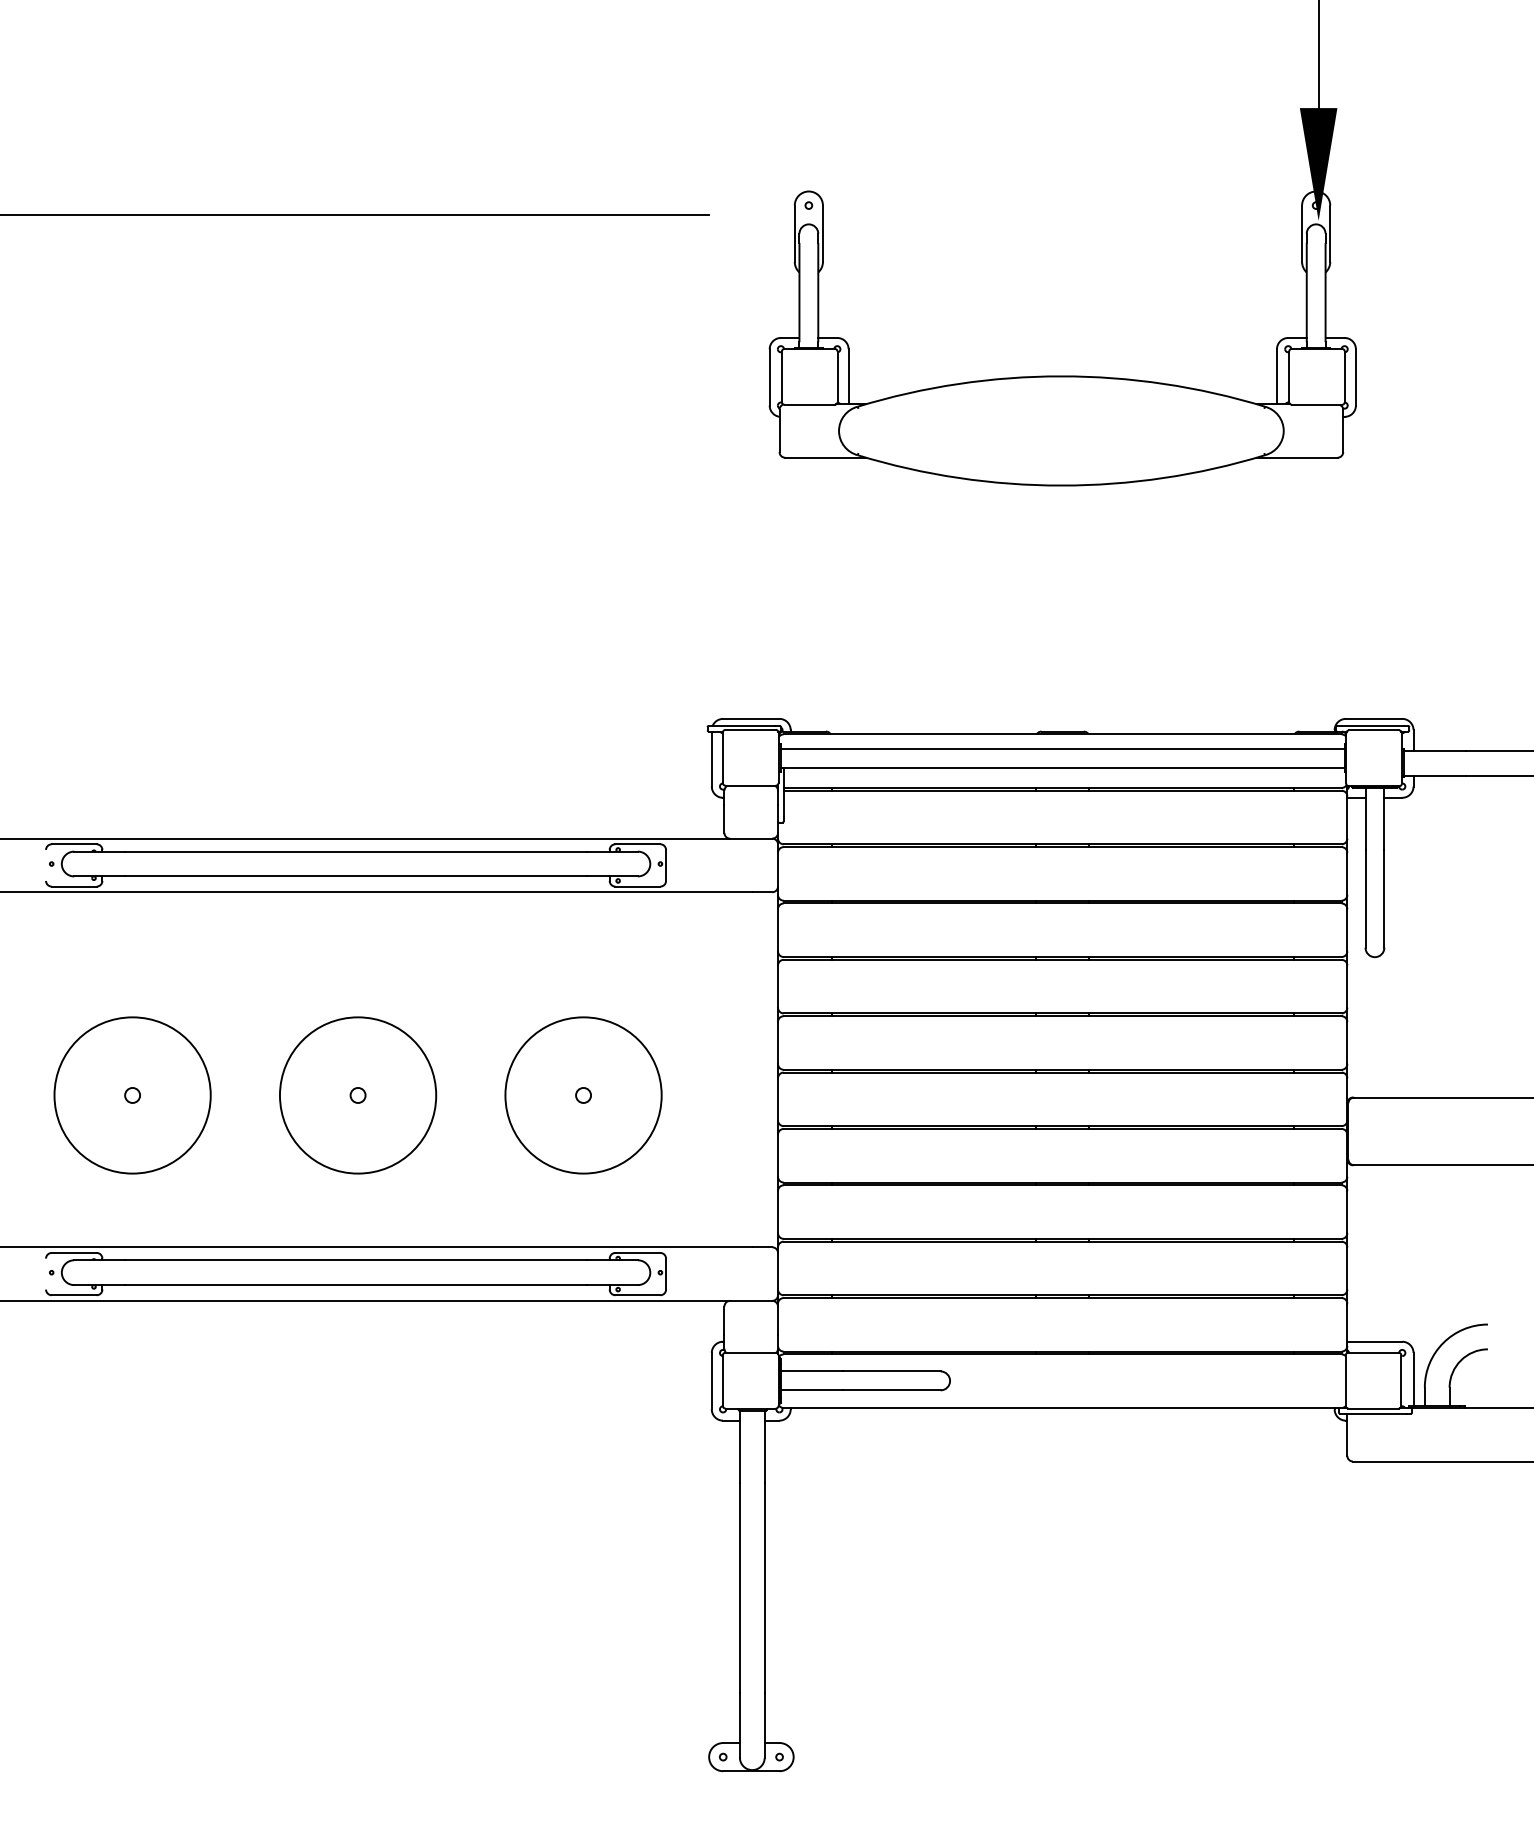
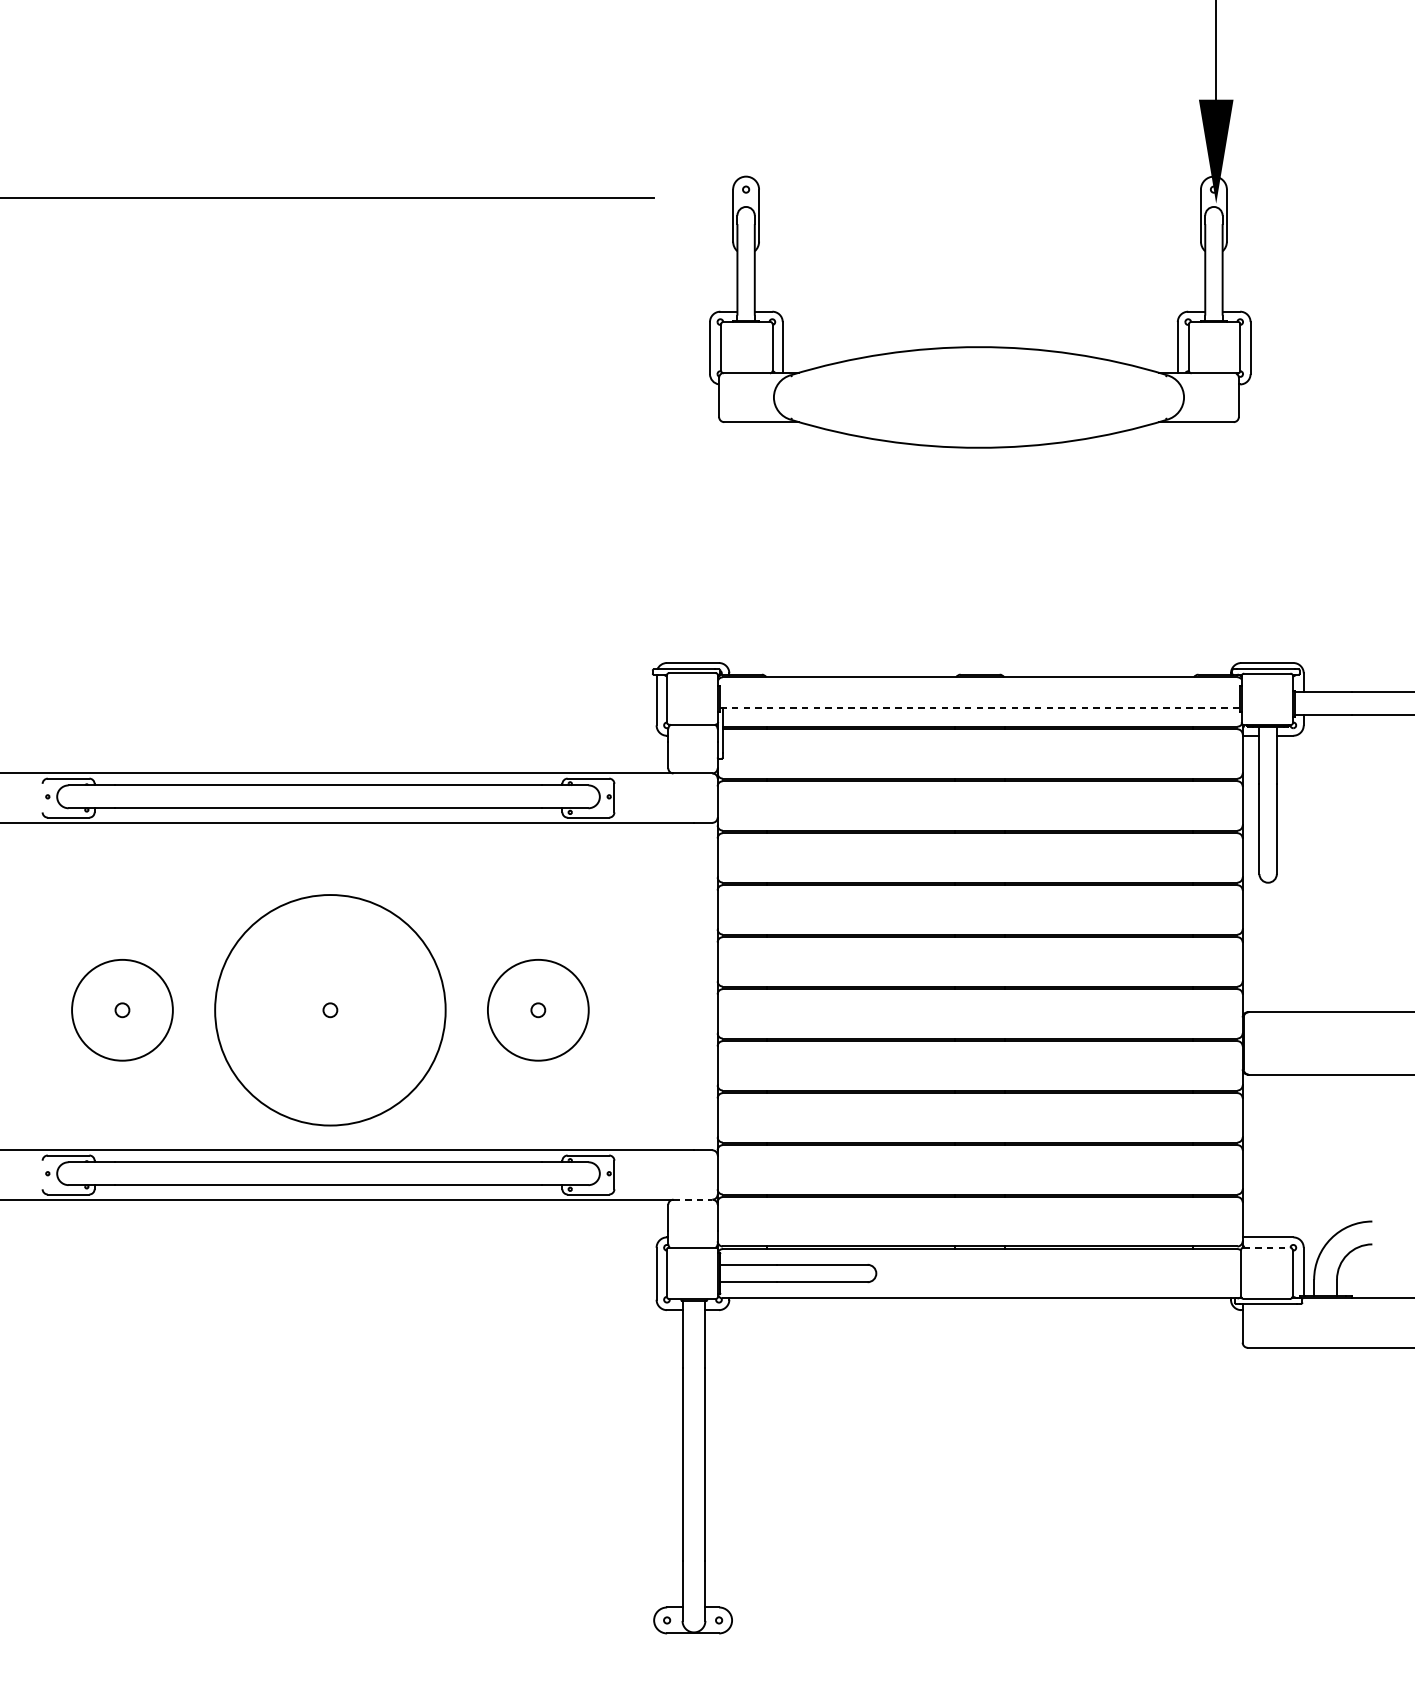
line: (1062, 748) -> (980, 690), removed
line: (1062, 767) -> (980, 707), solid -> dashed
circle: (132, 1095) -> (122, 1010), size x0.7
circle: (357, 1095) -> (329, 1010), size x1.6
circle: (583, 1095) -> (538, 1010), size x0.7
line: (751, 1300) -> (693, 1199), solid -> dashed
line: (1374, 1352) -> (1267, 1247), solid -> dashed

